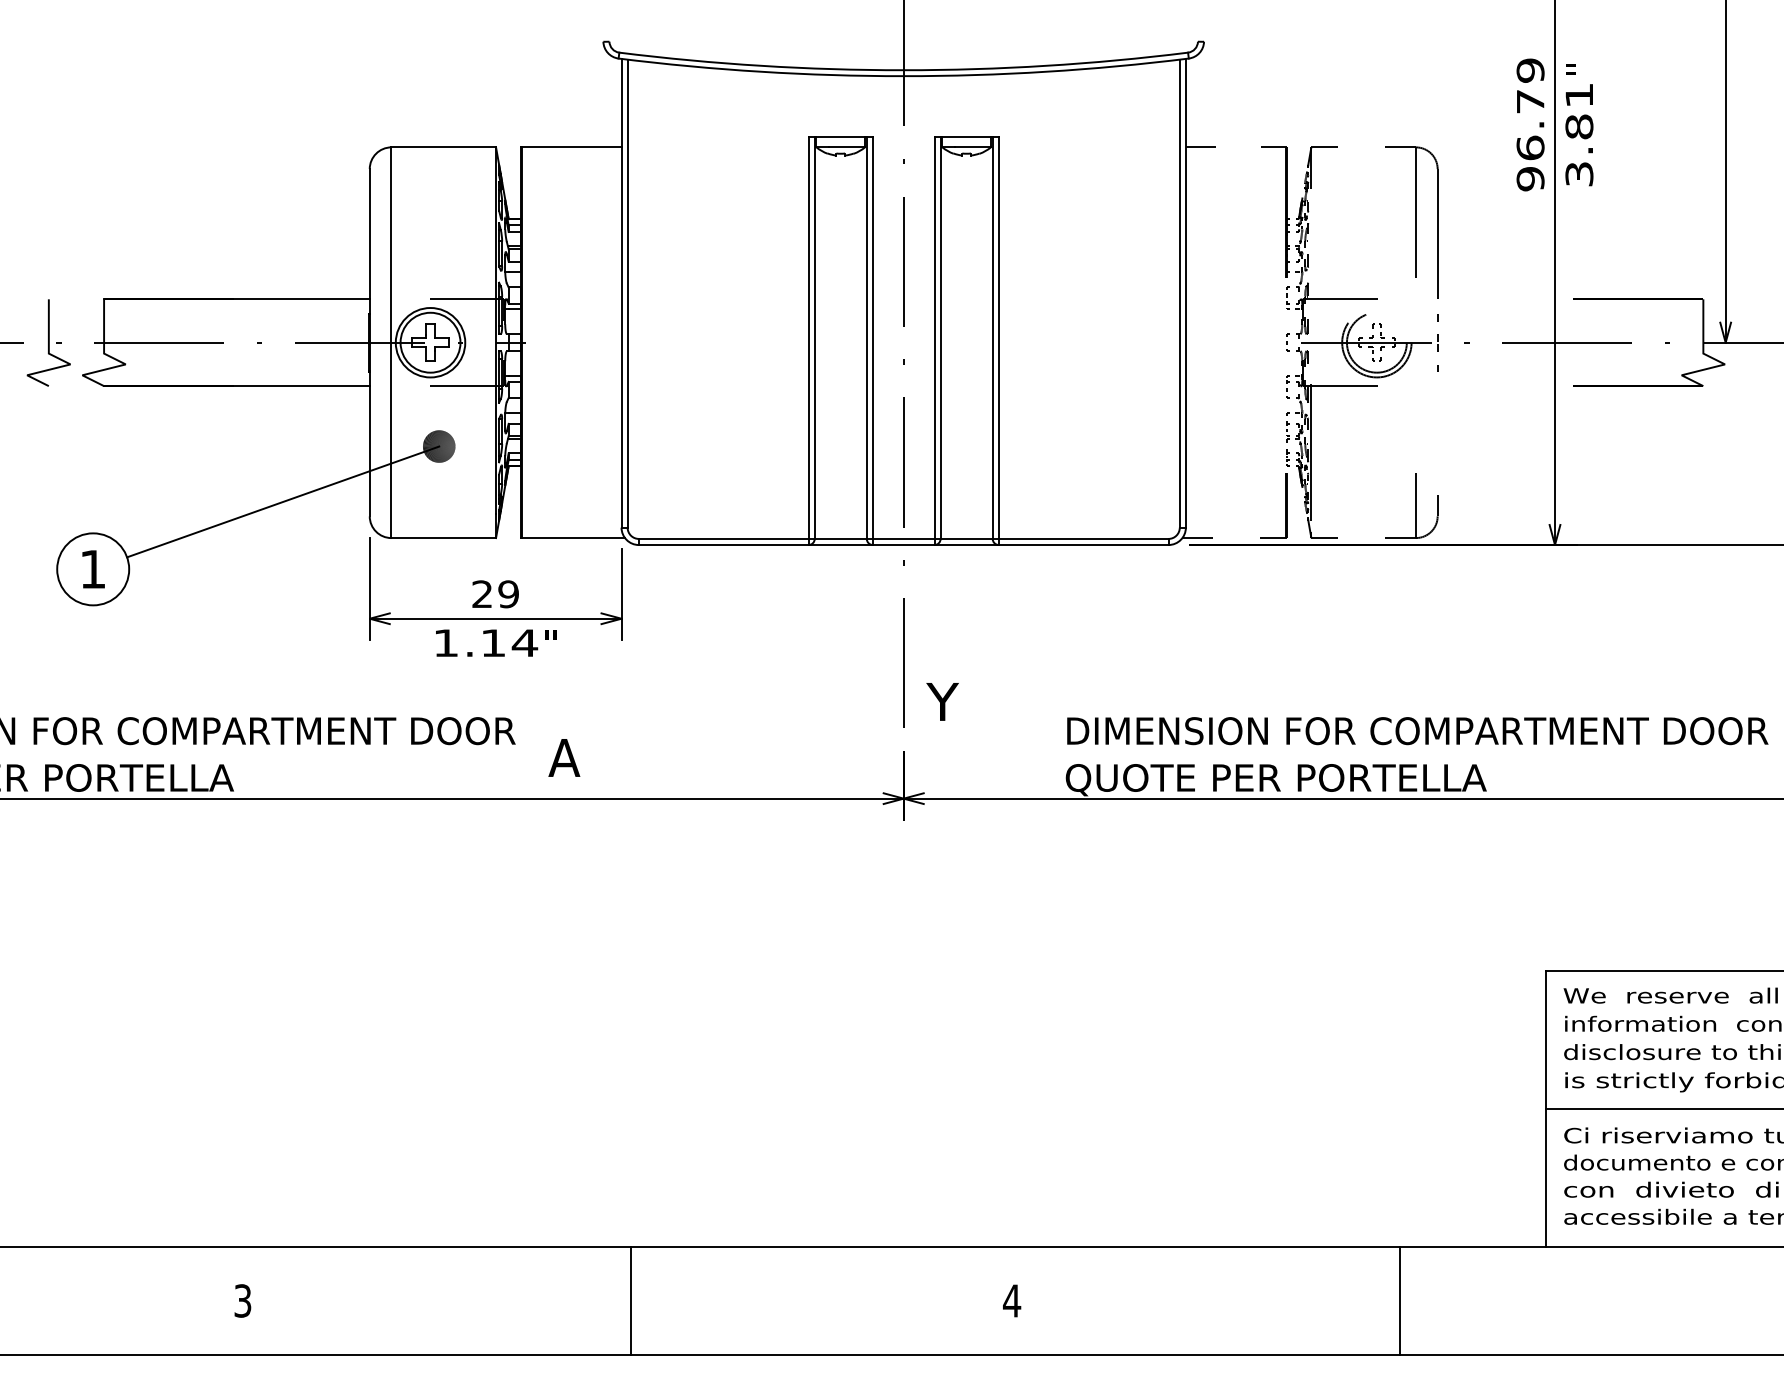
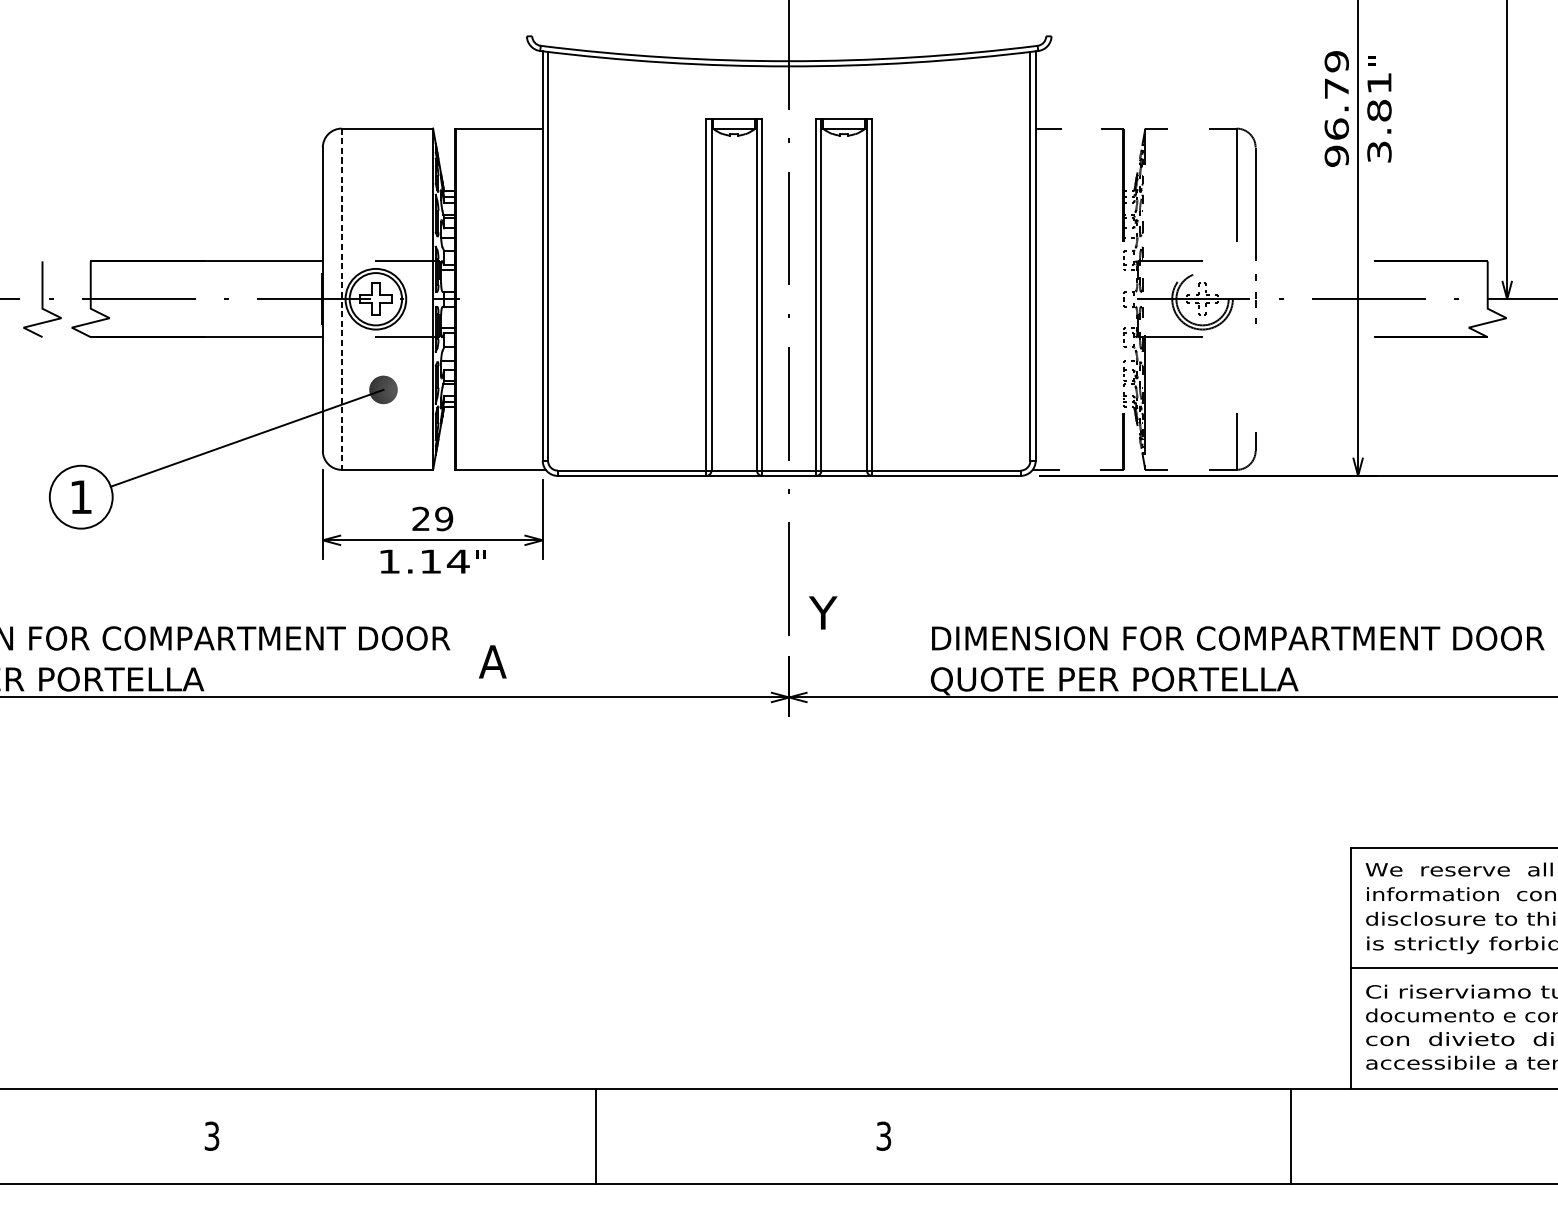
line: (391, 343) -> (341, 299), solid -> dashed
line: (630, 1300) -> (596, 1135), moved
text: (1012, 1300) -> (884, 1135), 4 -> 3
line: (1399, 1300) -> (1290, 1135), moved

